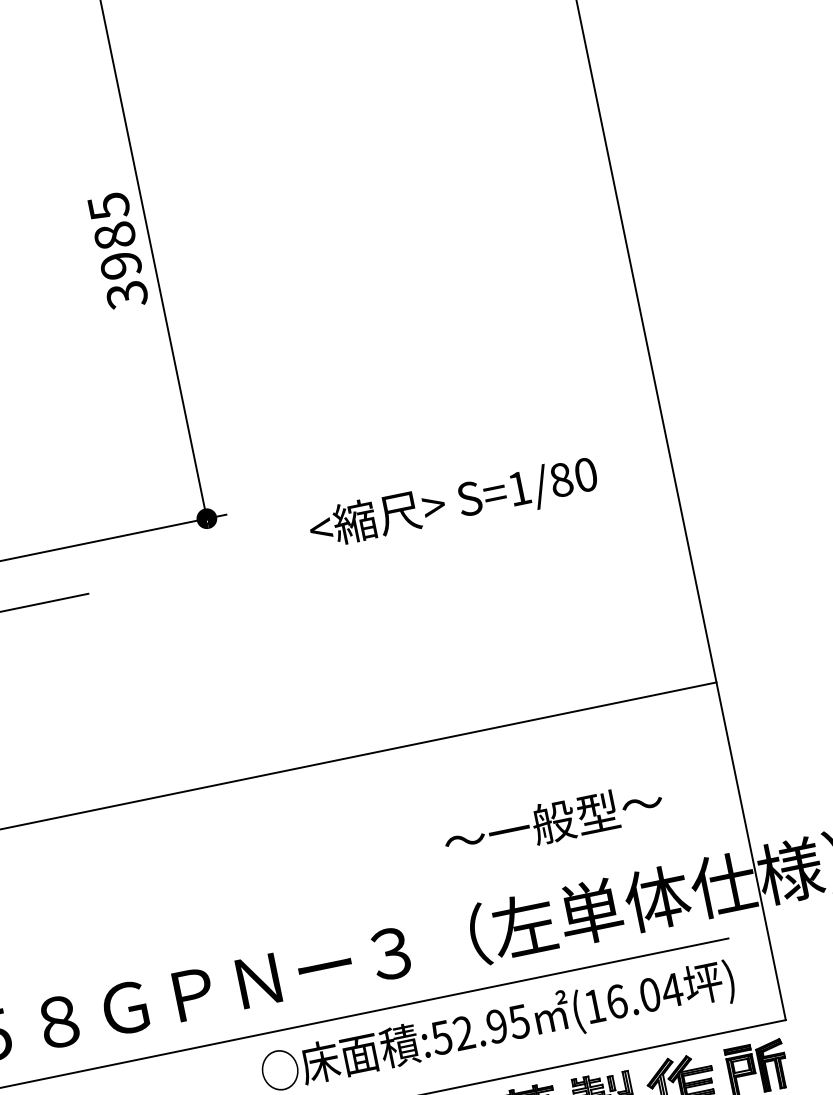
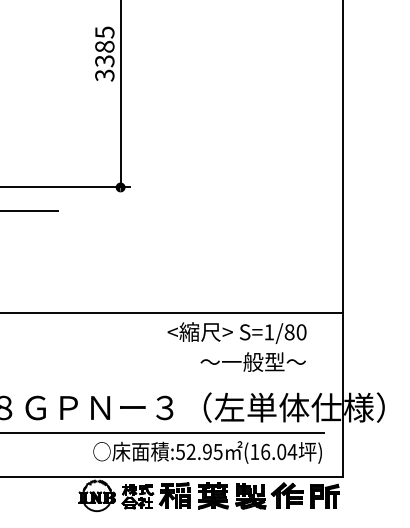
text: (120, 266) -> (104, 61), 3985 -> 3385
text: (452, 502) -> (236, 332), moved

